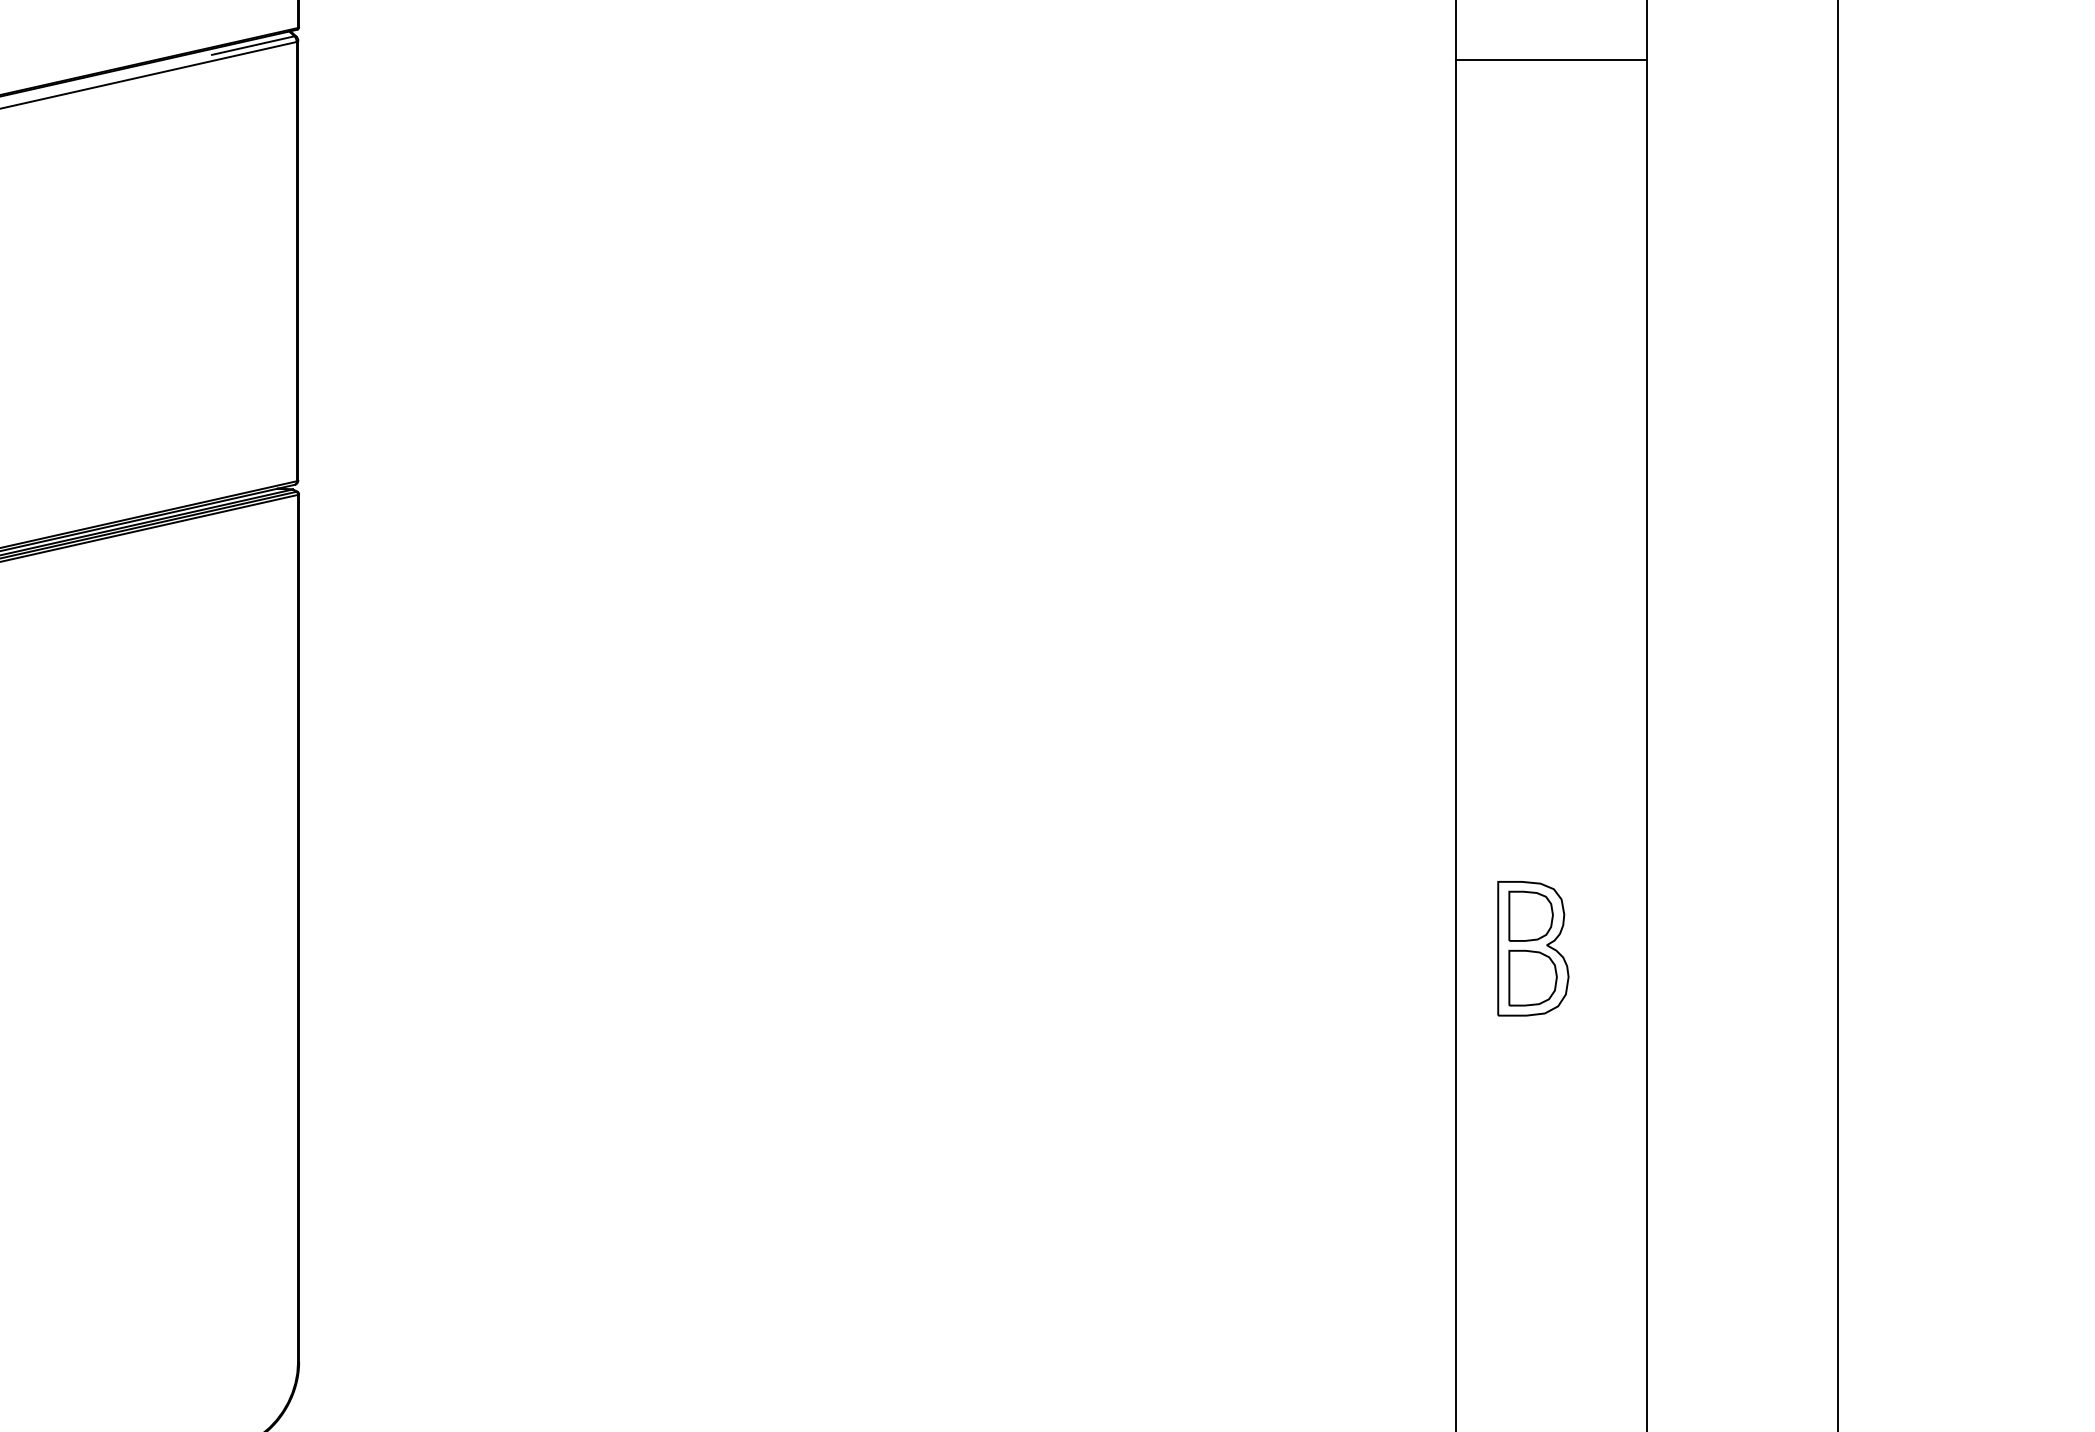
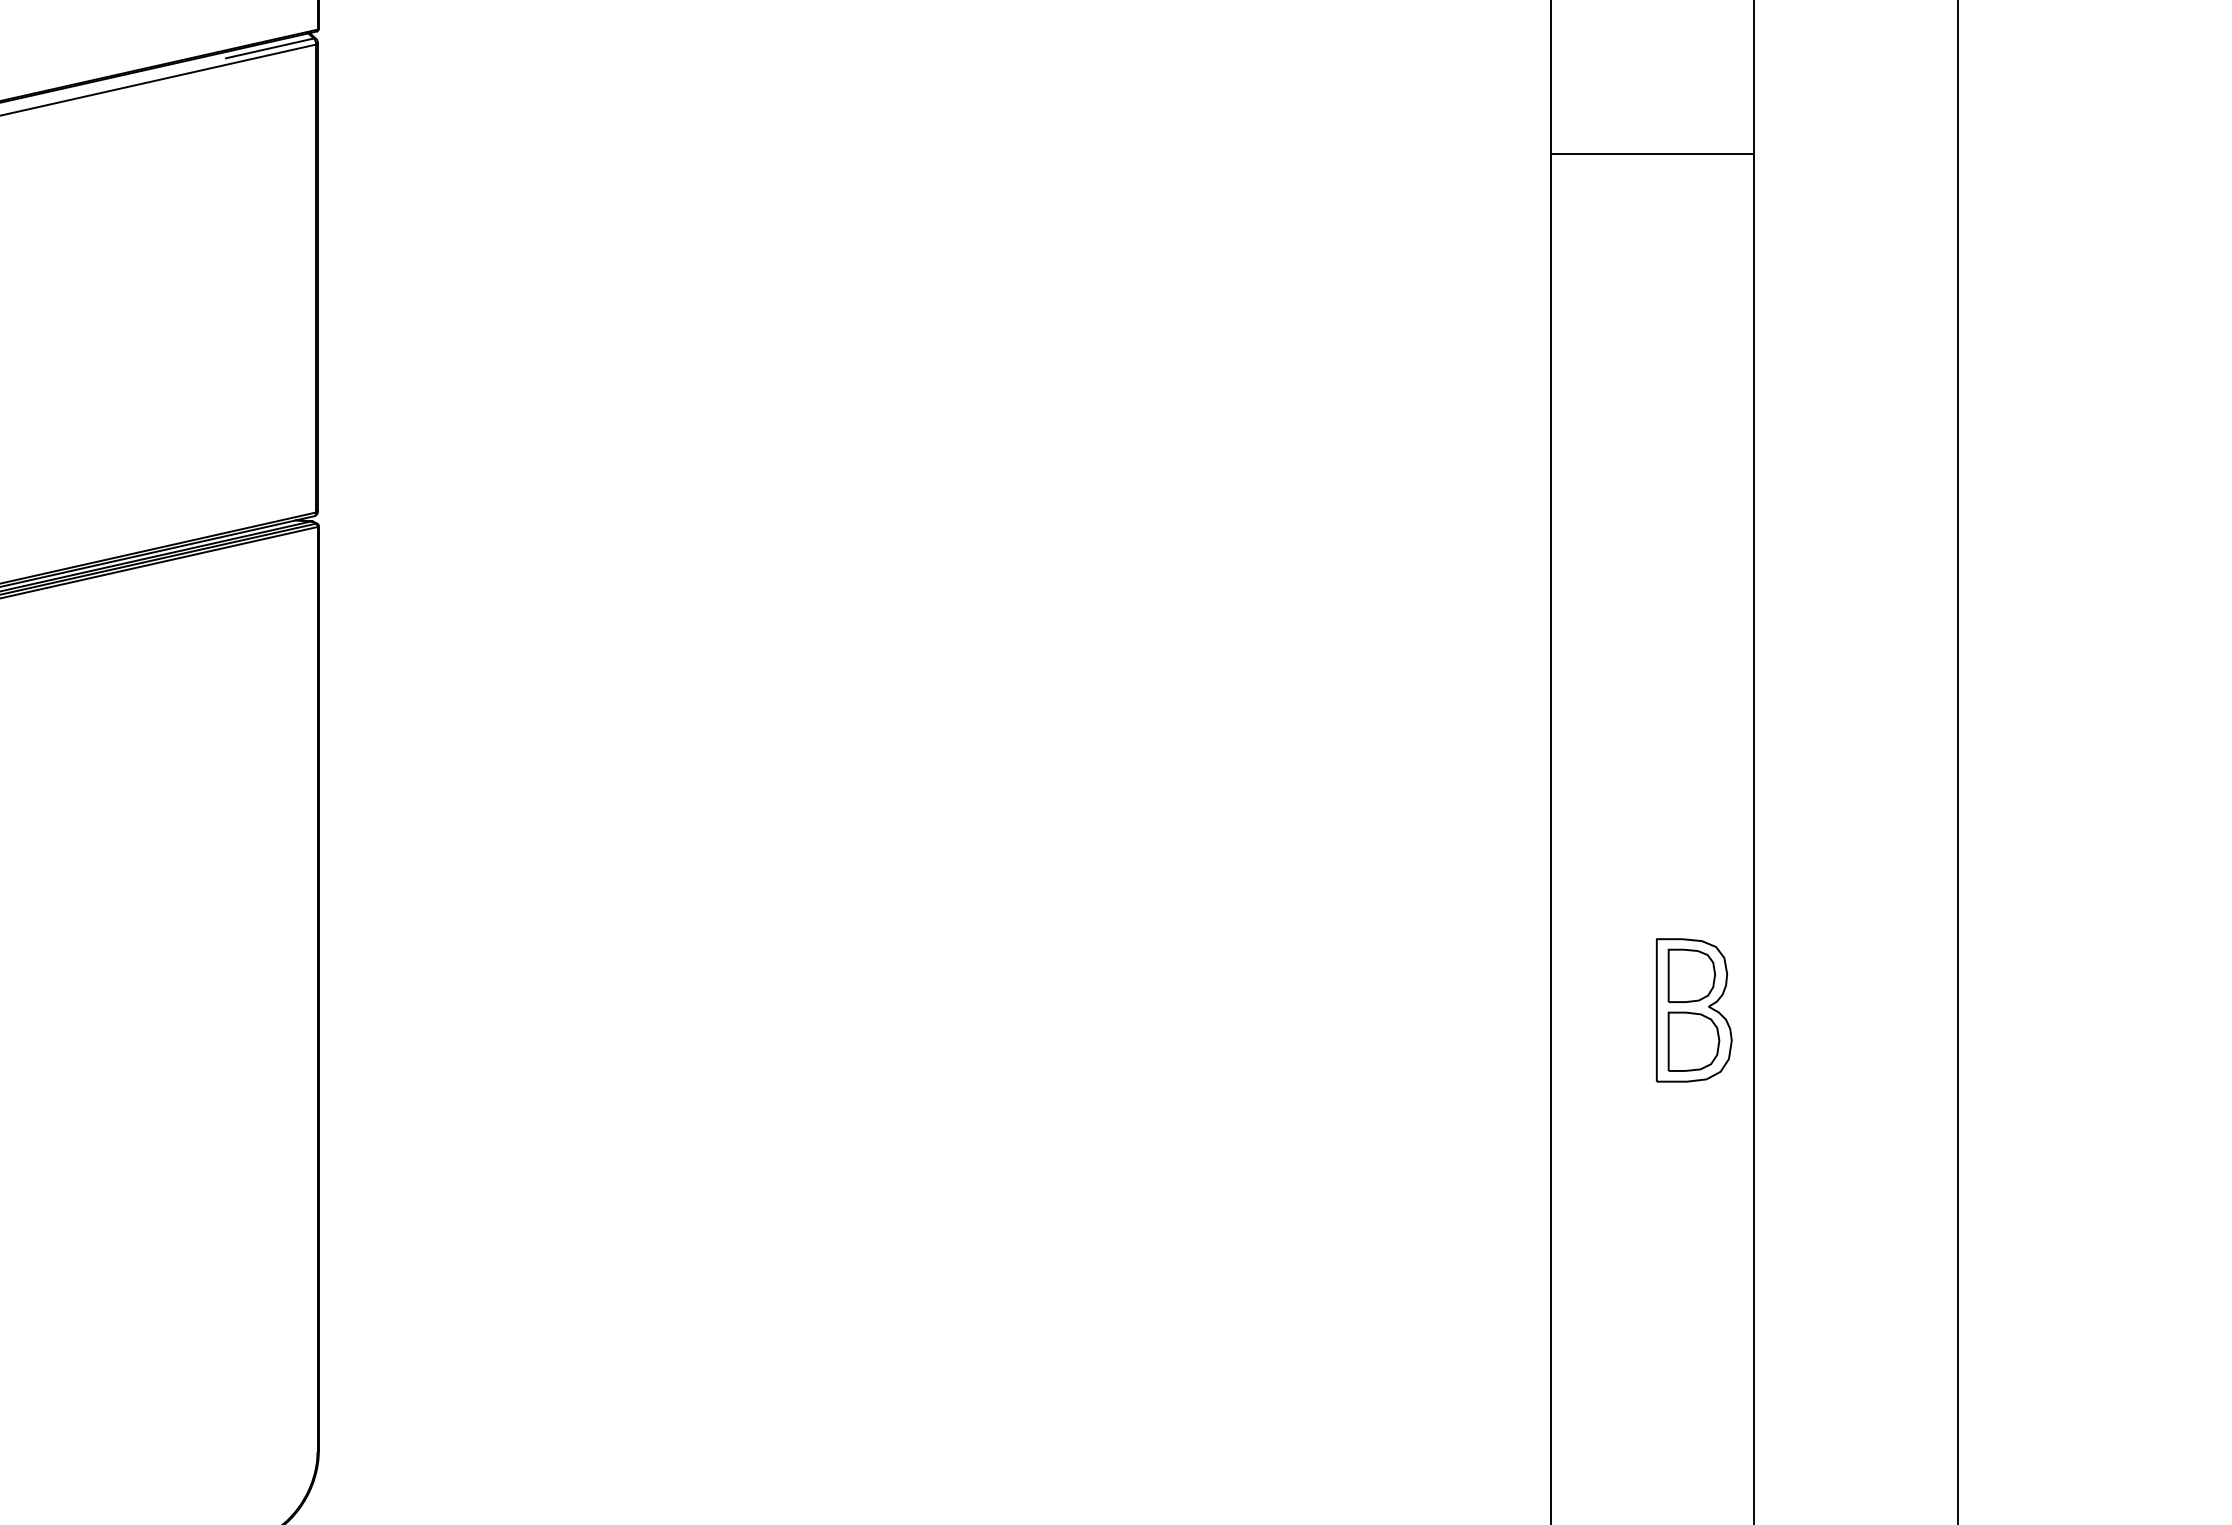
line: (1550, 60) -> (1651, 154), moved
part: (1533, 948) -> (1694, 1010), moved

